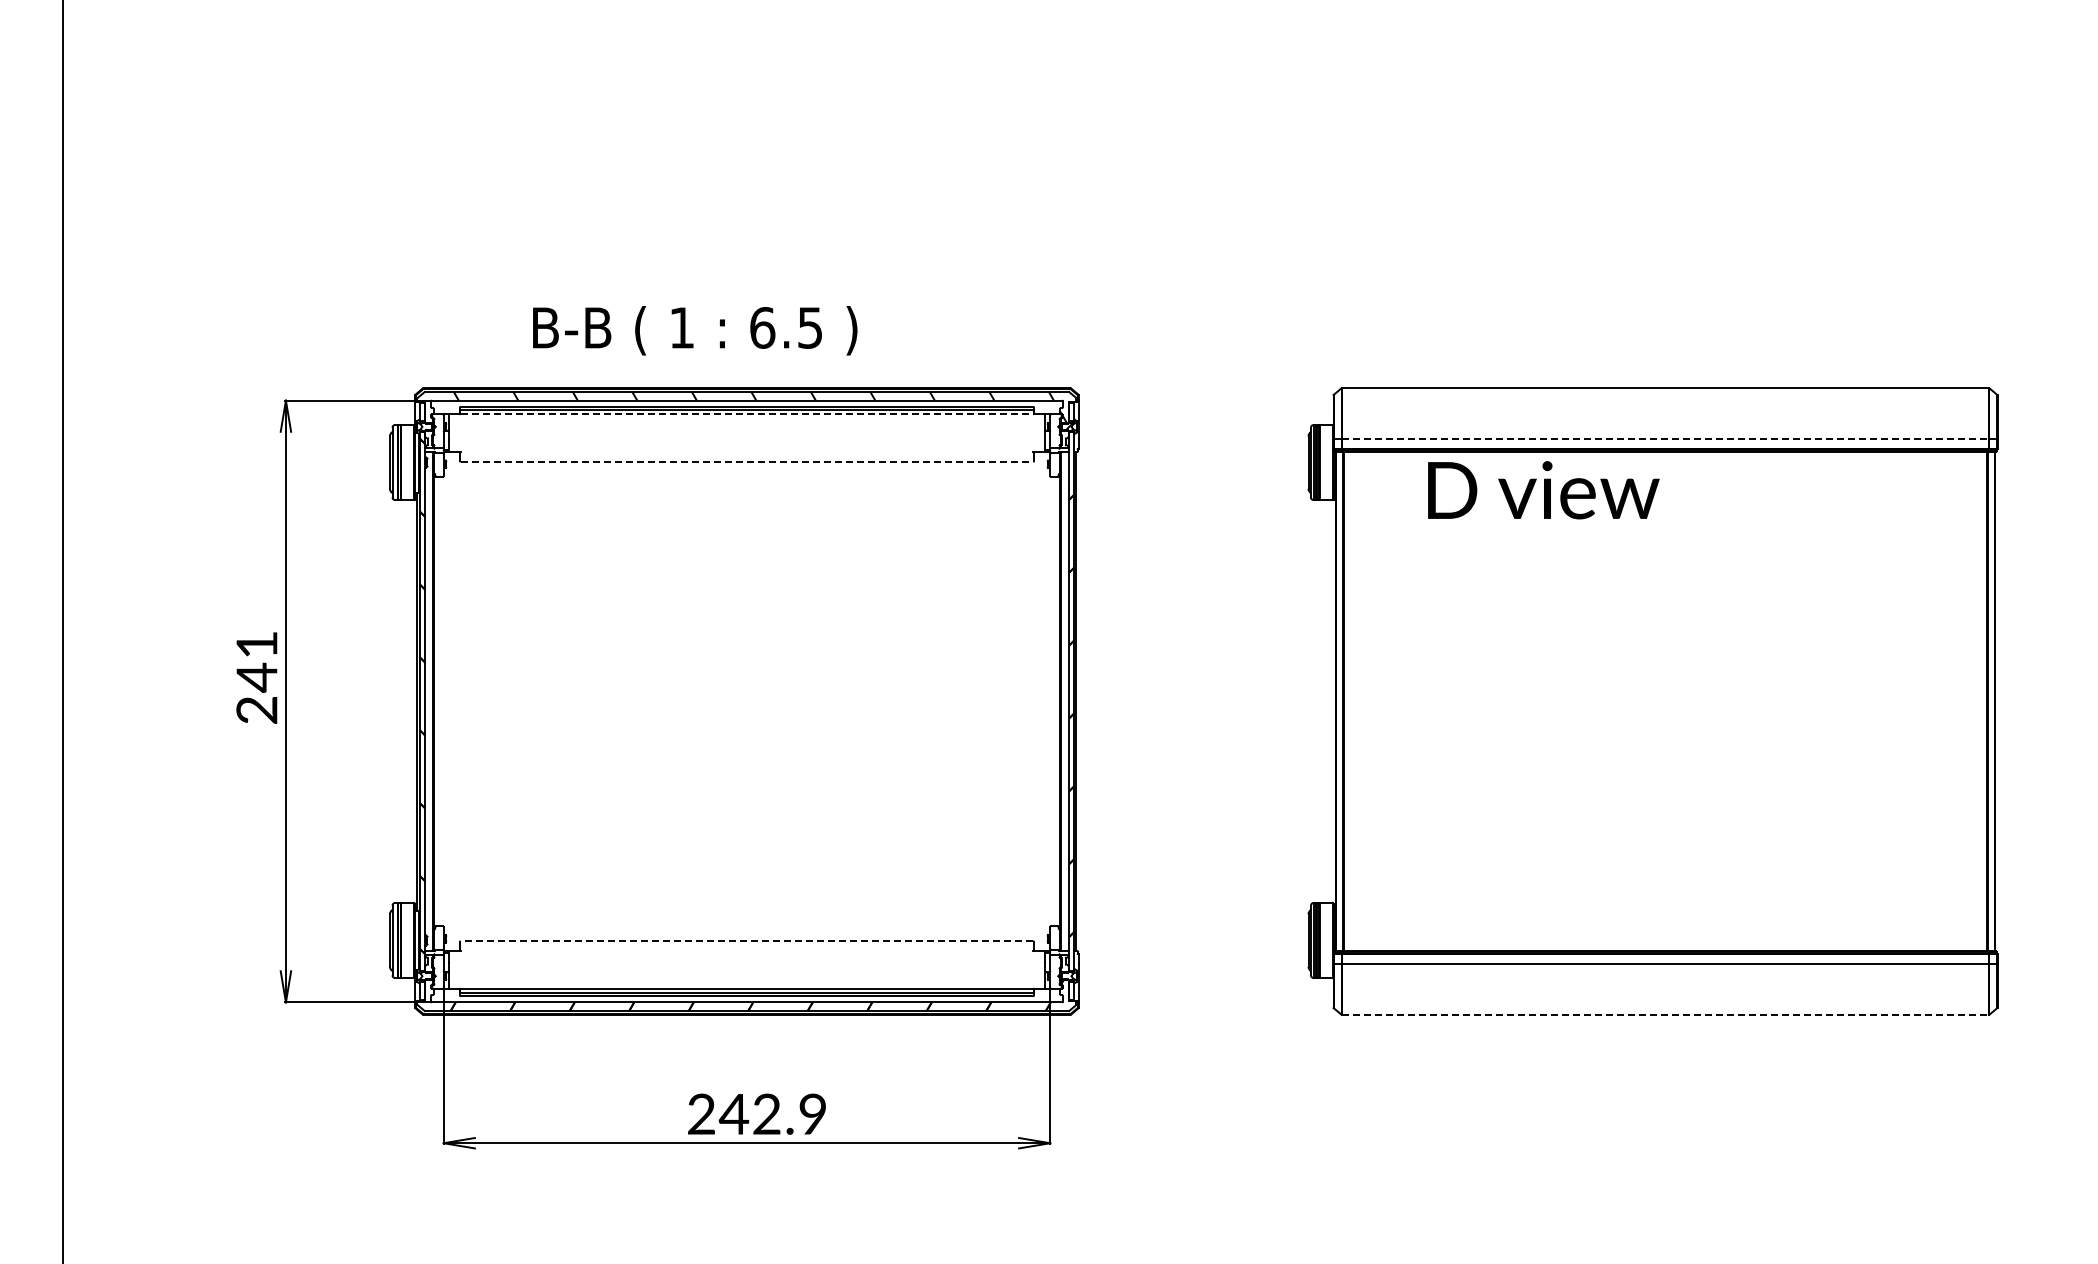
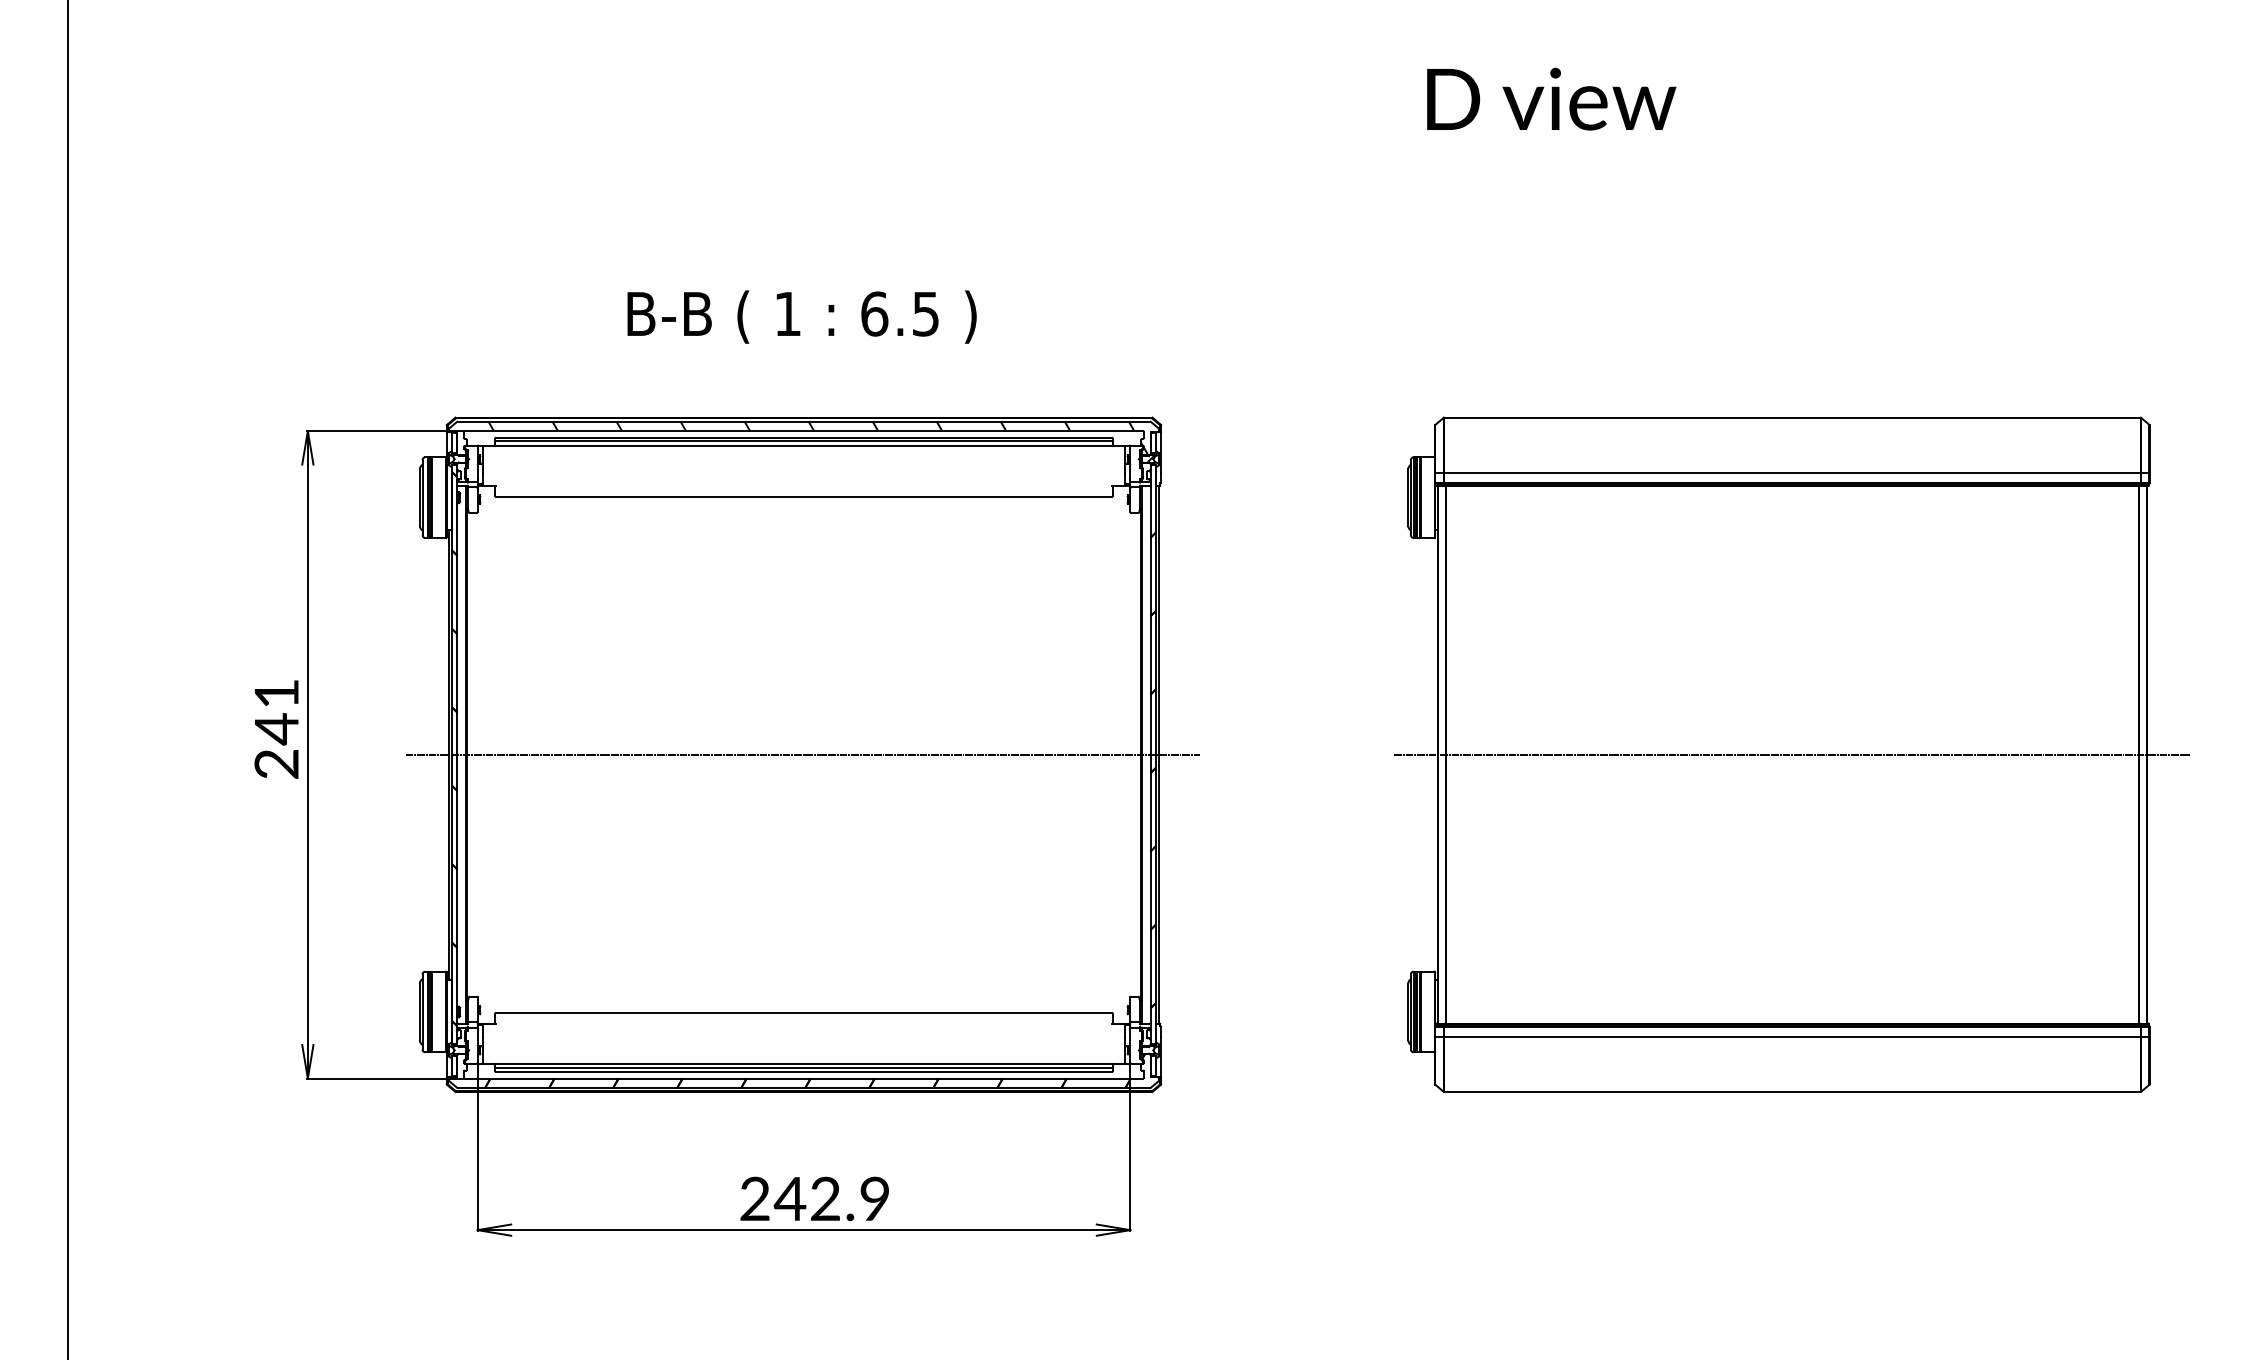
text: (695, 330) -> (802, 316), moved
line: (747, 414) -> (804, 445), dashed -> solid
line: (1665, 439) -> (1792, 472), dashed -> solid
line: (747, 461) -> (804, 496), dashed -> solid
text: (1543, 490) -> (1551, 99), moved
line: (745, 701) -> (802, 754), added
line: (1665, 701) -> (1792, 754), added
line: (746, 941) -> (803, 1013), dashed -> solid
line: (1665, 1014) -> (1792, 1091), dashed -> solid

